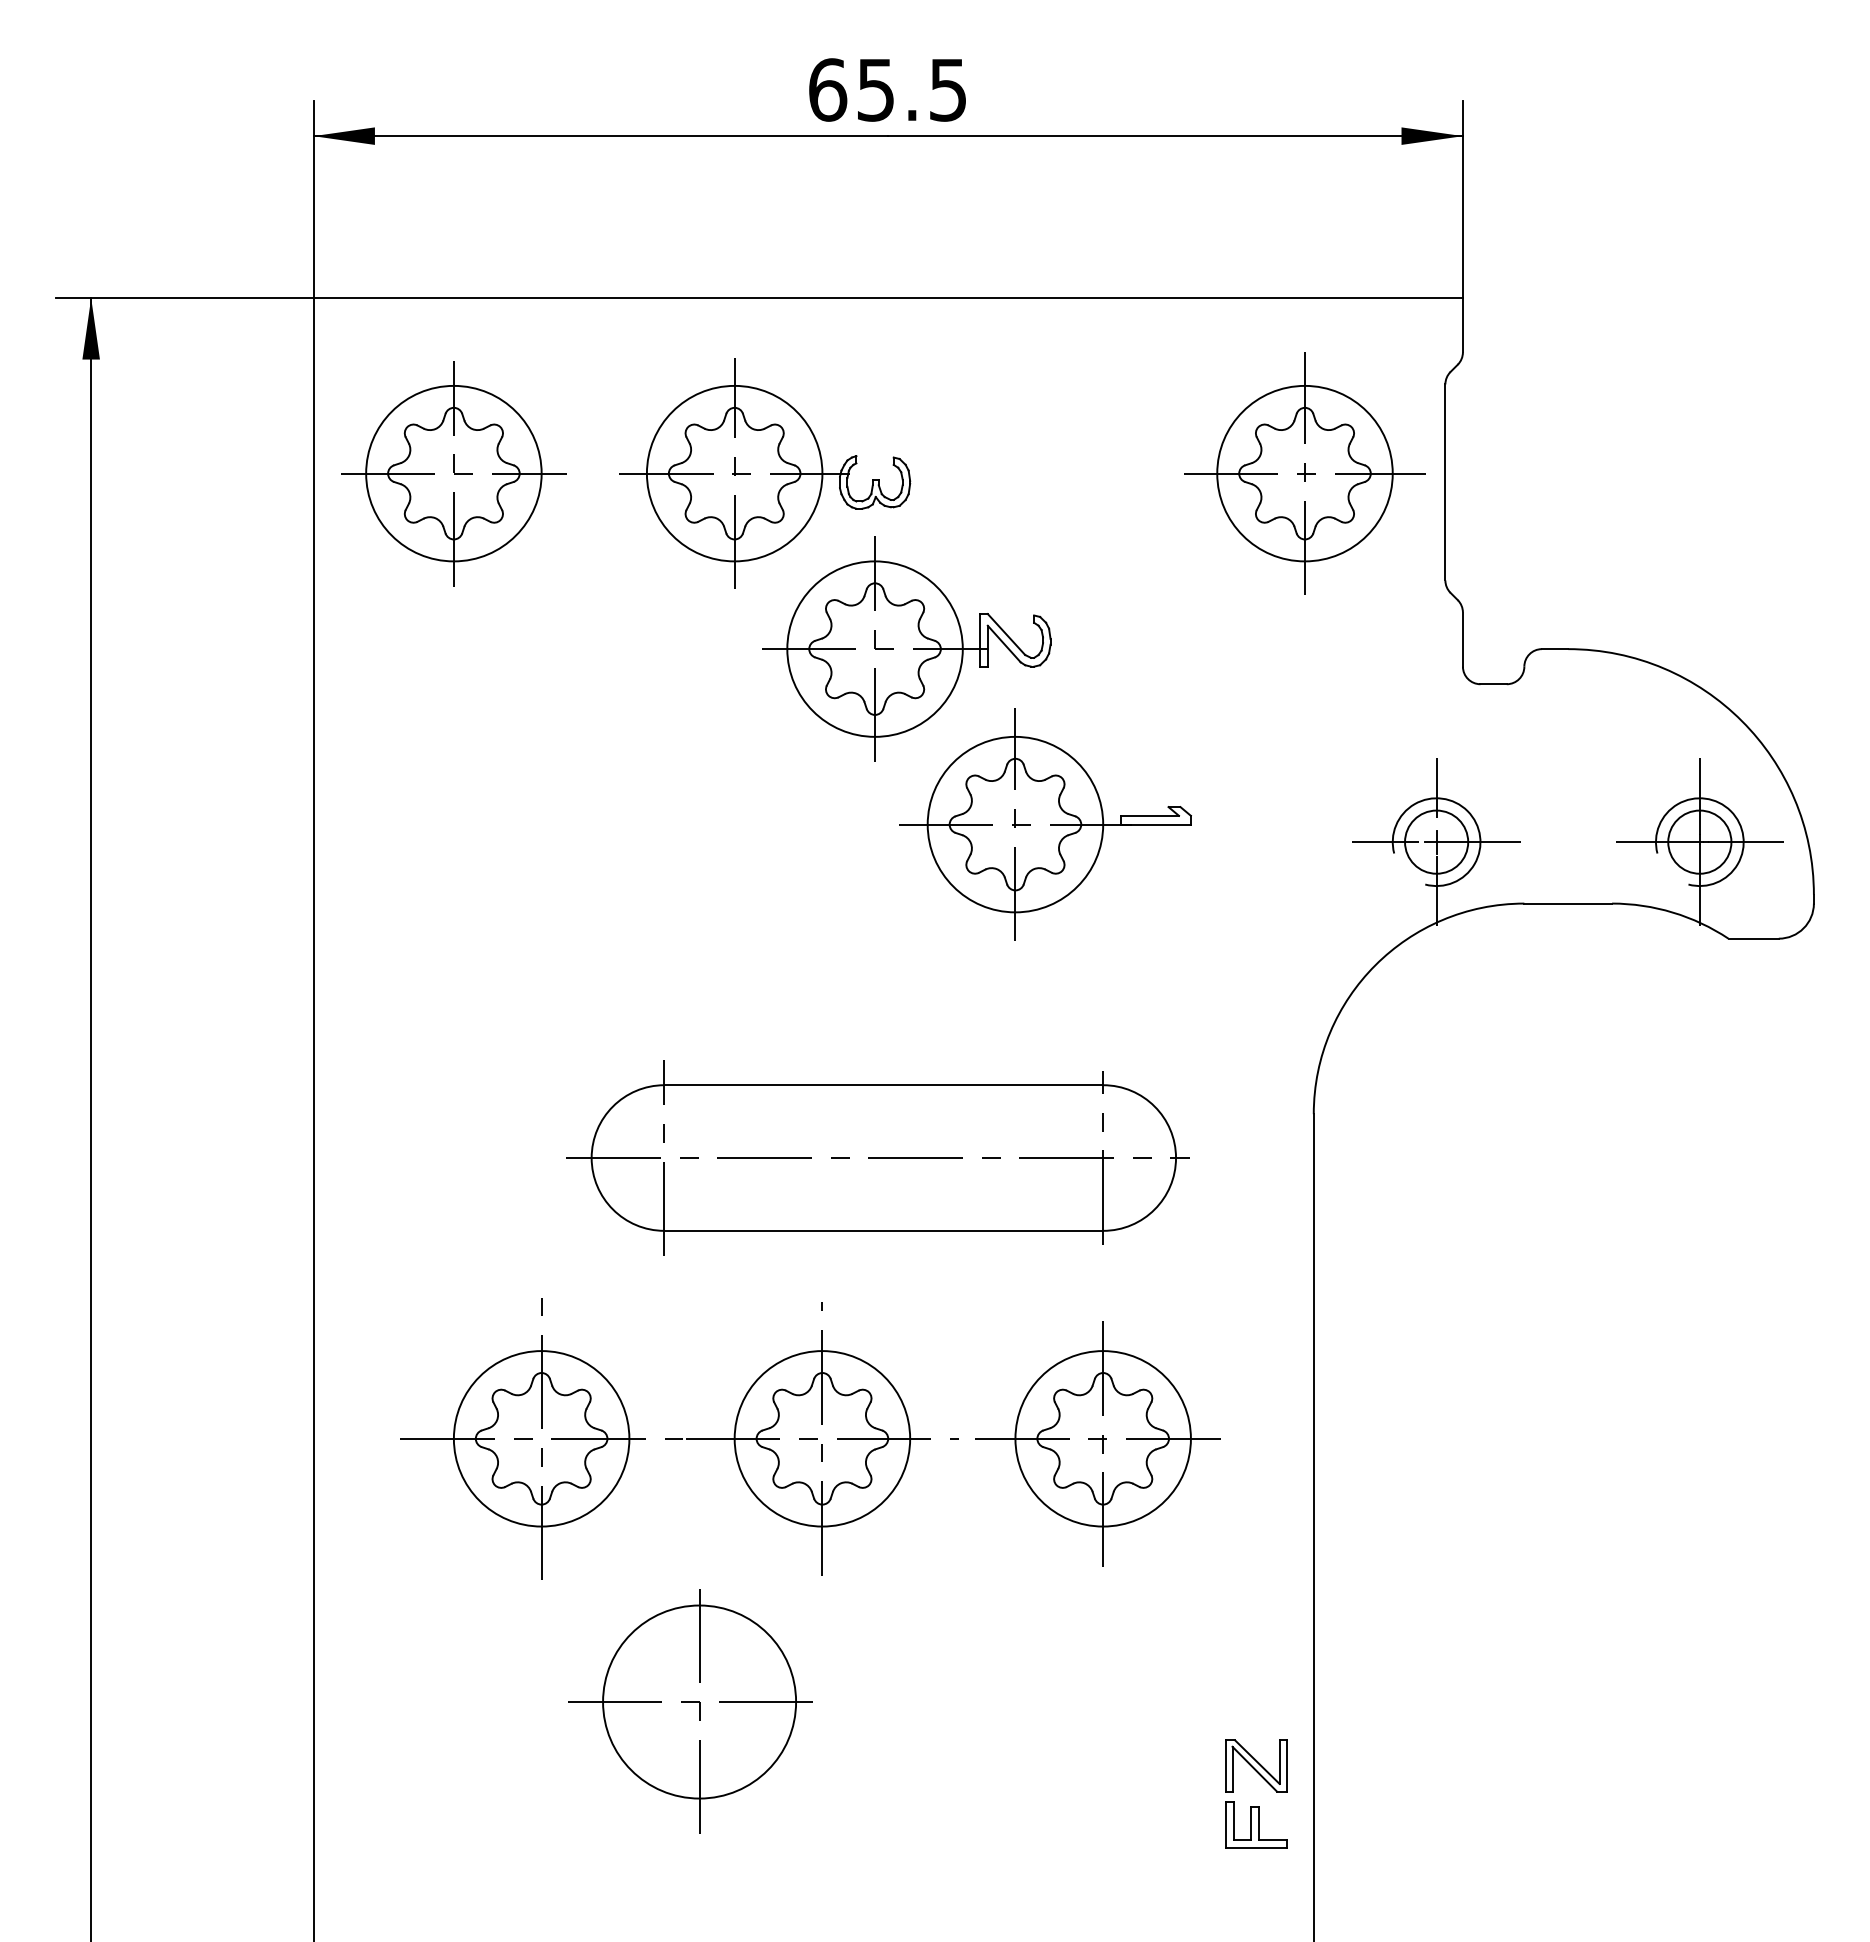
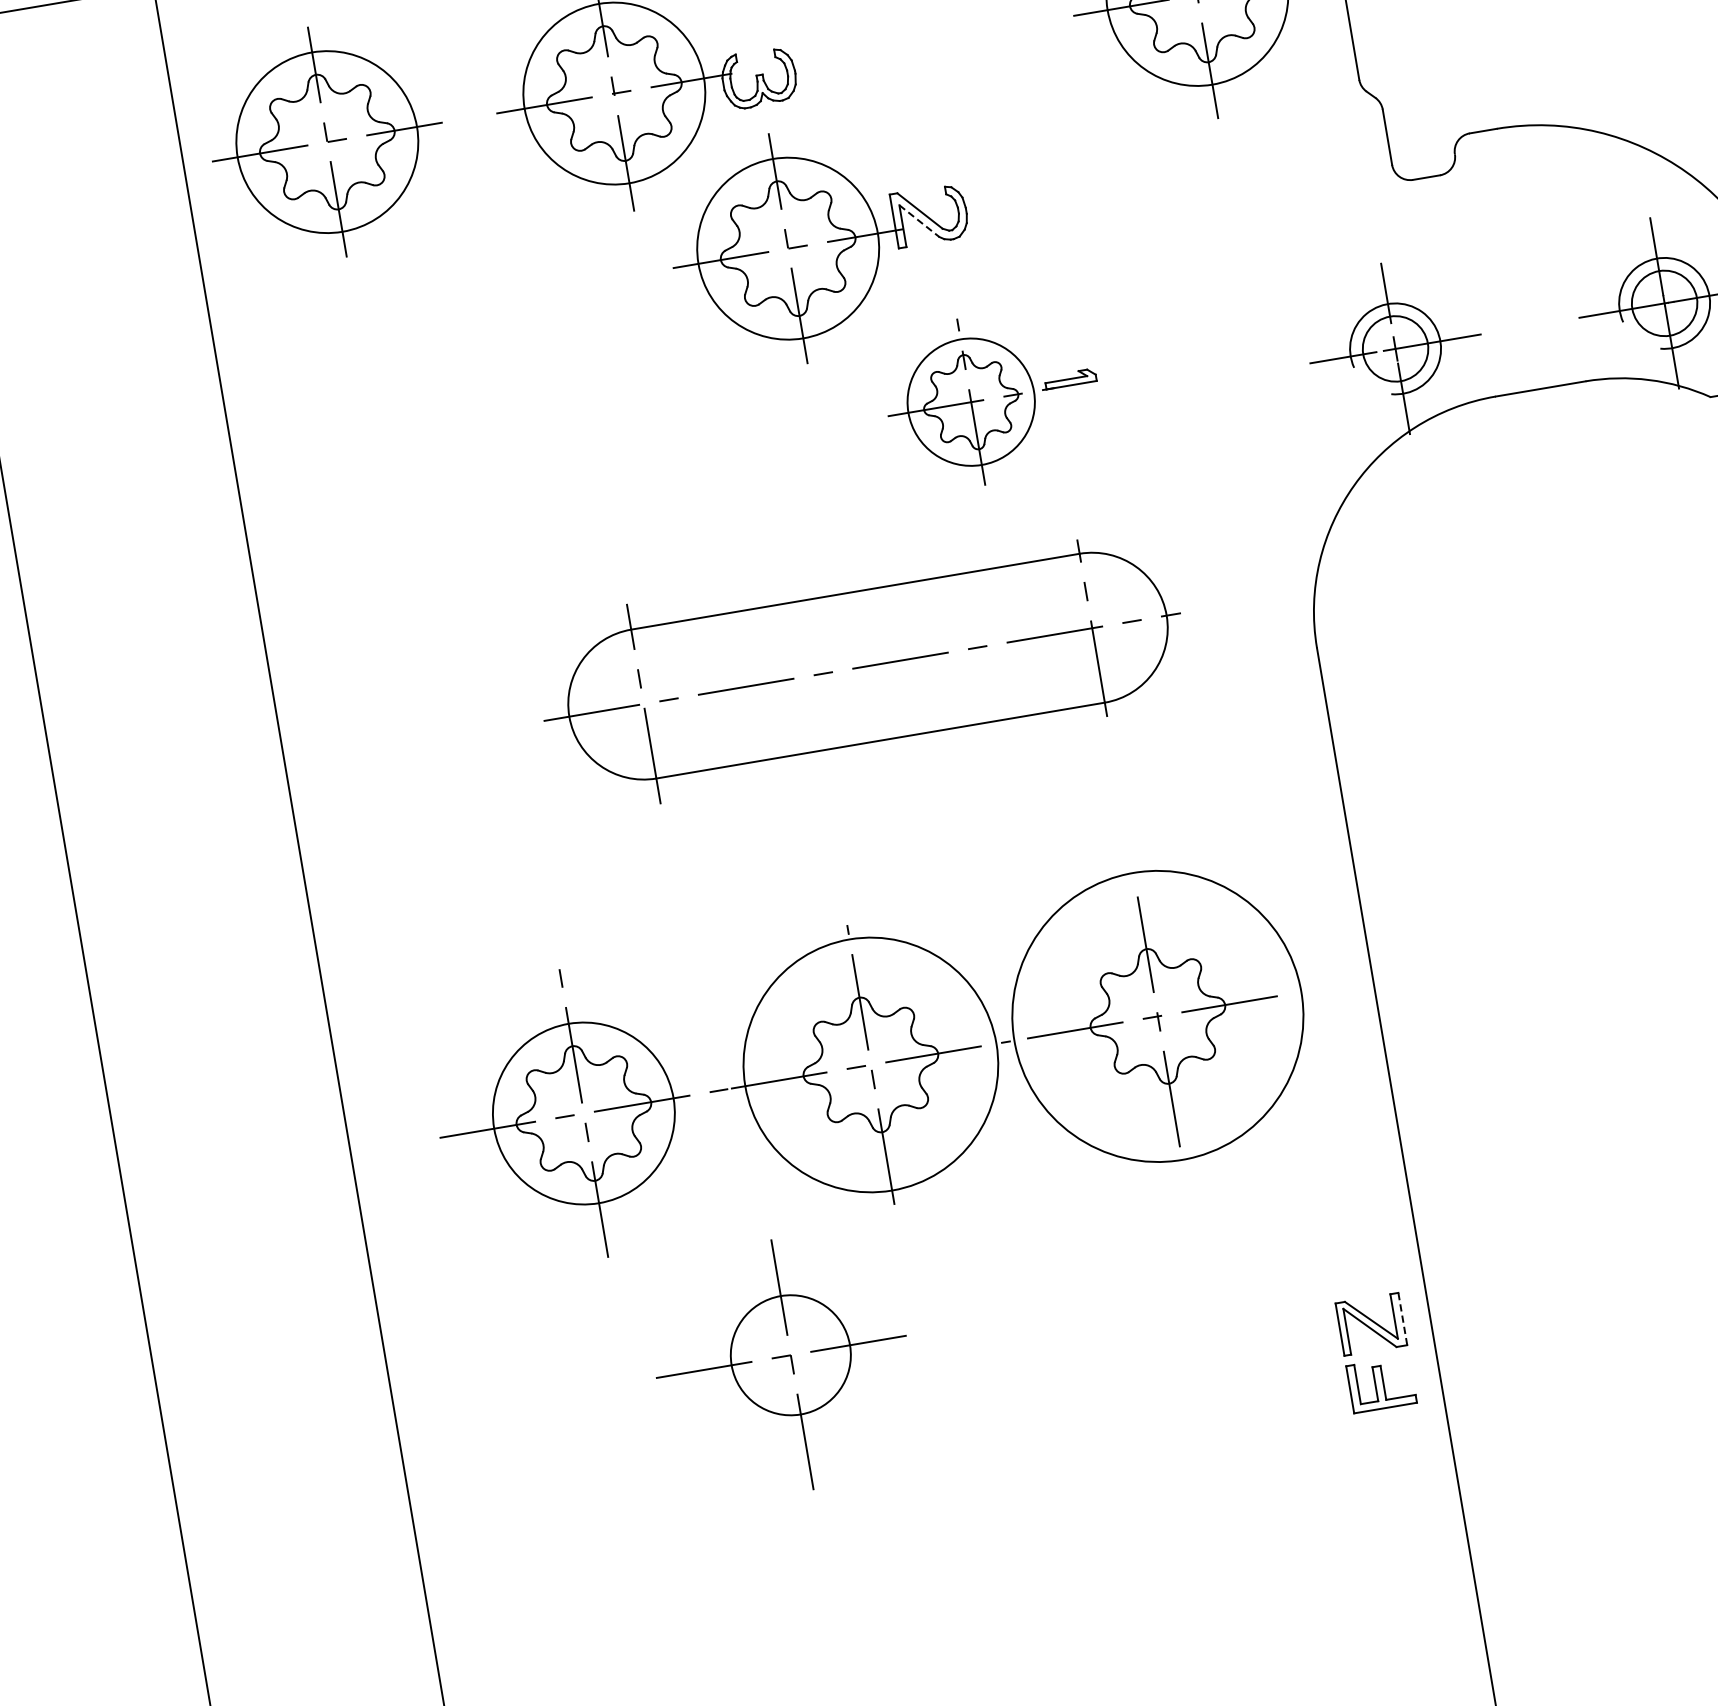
line: (1004, 644) -> (919, 221), solid -> dashed
part: (1045, 824) -> (992, 398), size x0.7
part: (877, 1157) -> (861, 666), moved
circle: (822, 1438) -> (870, 1064), size x1.4
circle: (1102, 1438) -> (1157, 1016), size x1.6
circle: (699, 1701) -> (790, 1354), size x0.6
line: (1287, 1766) -> (1402, 1319), solid -> dashed

